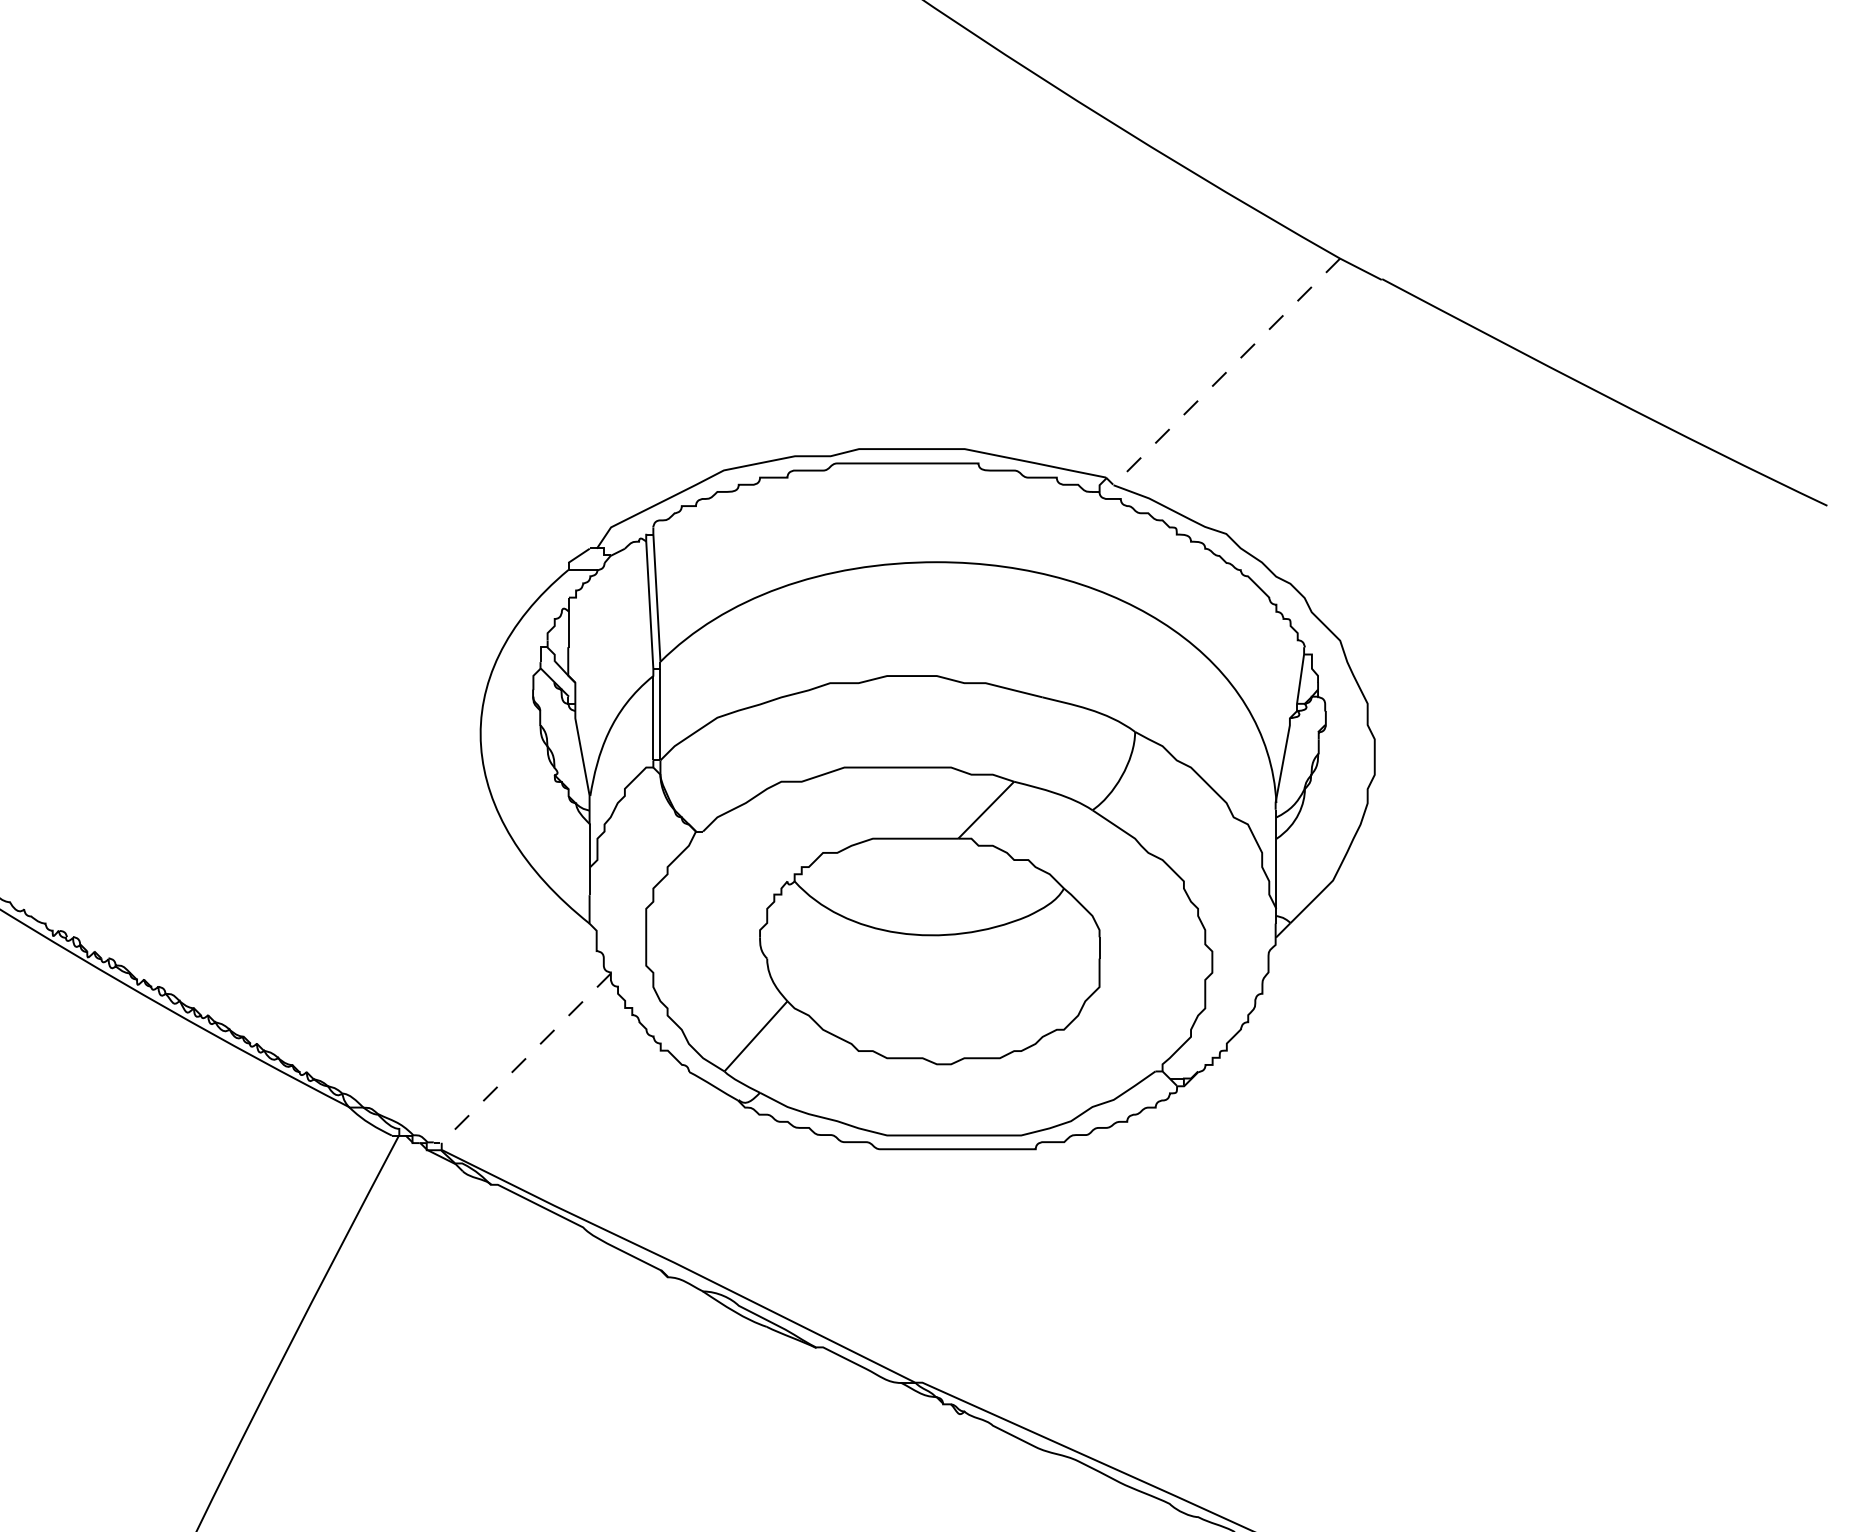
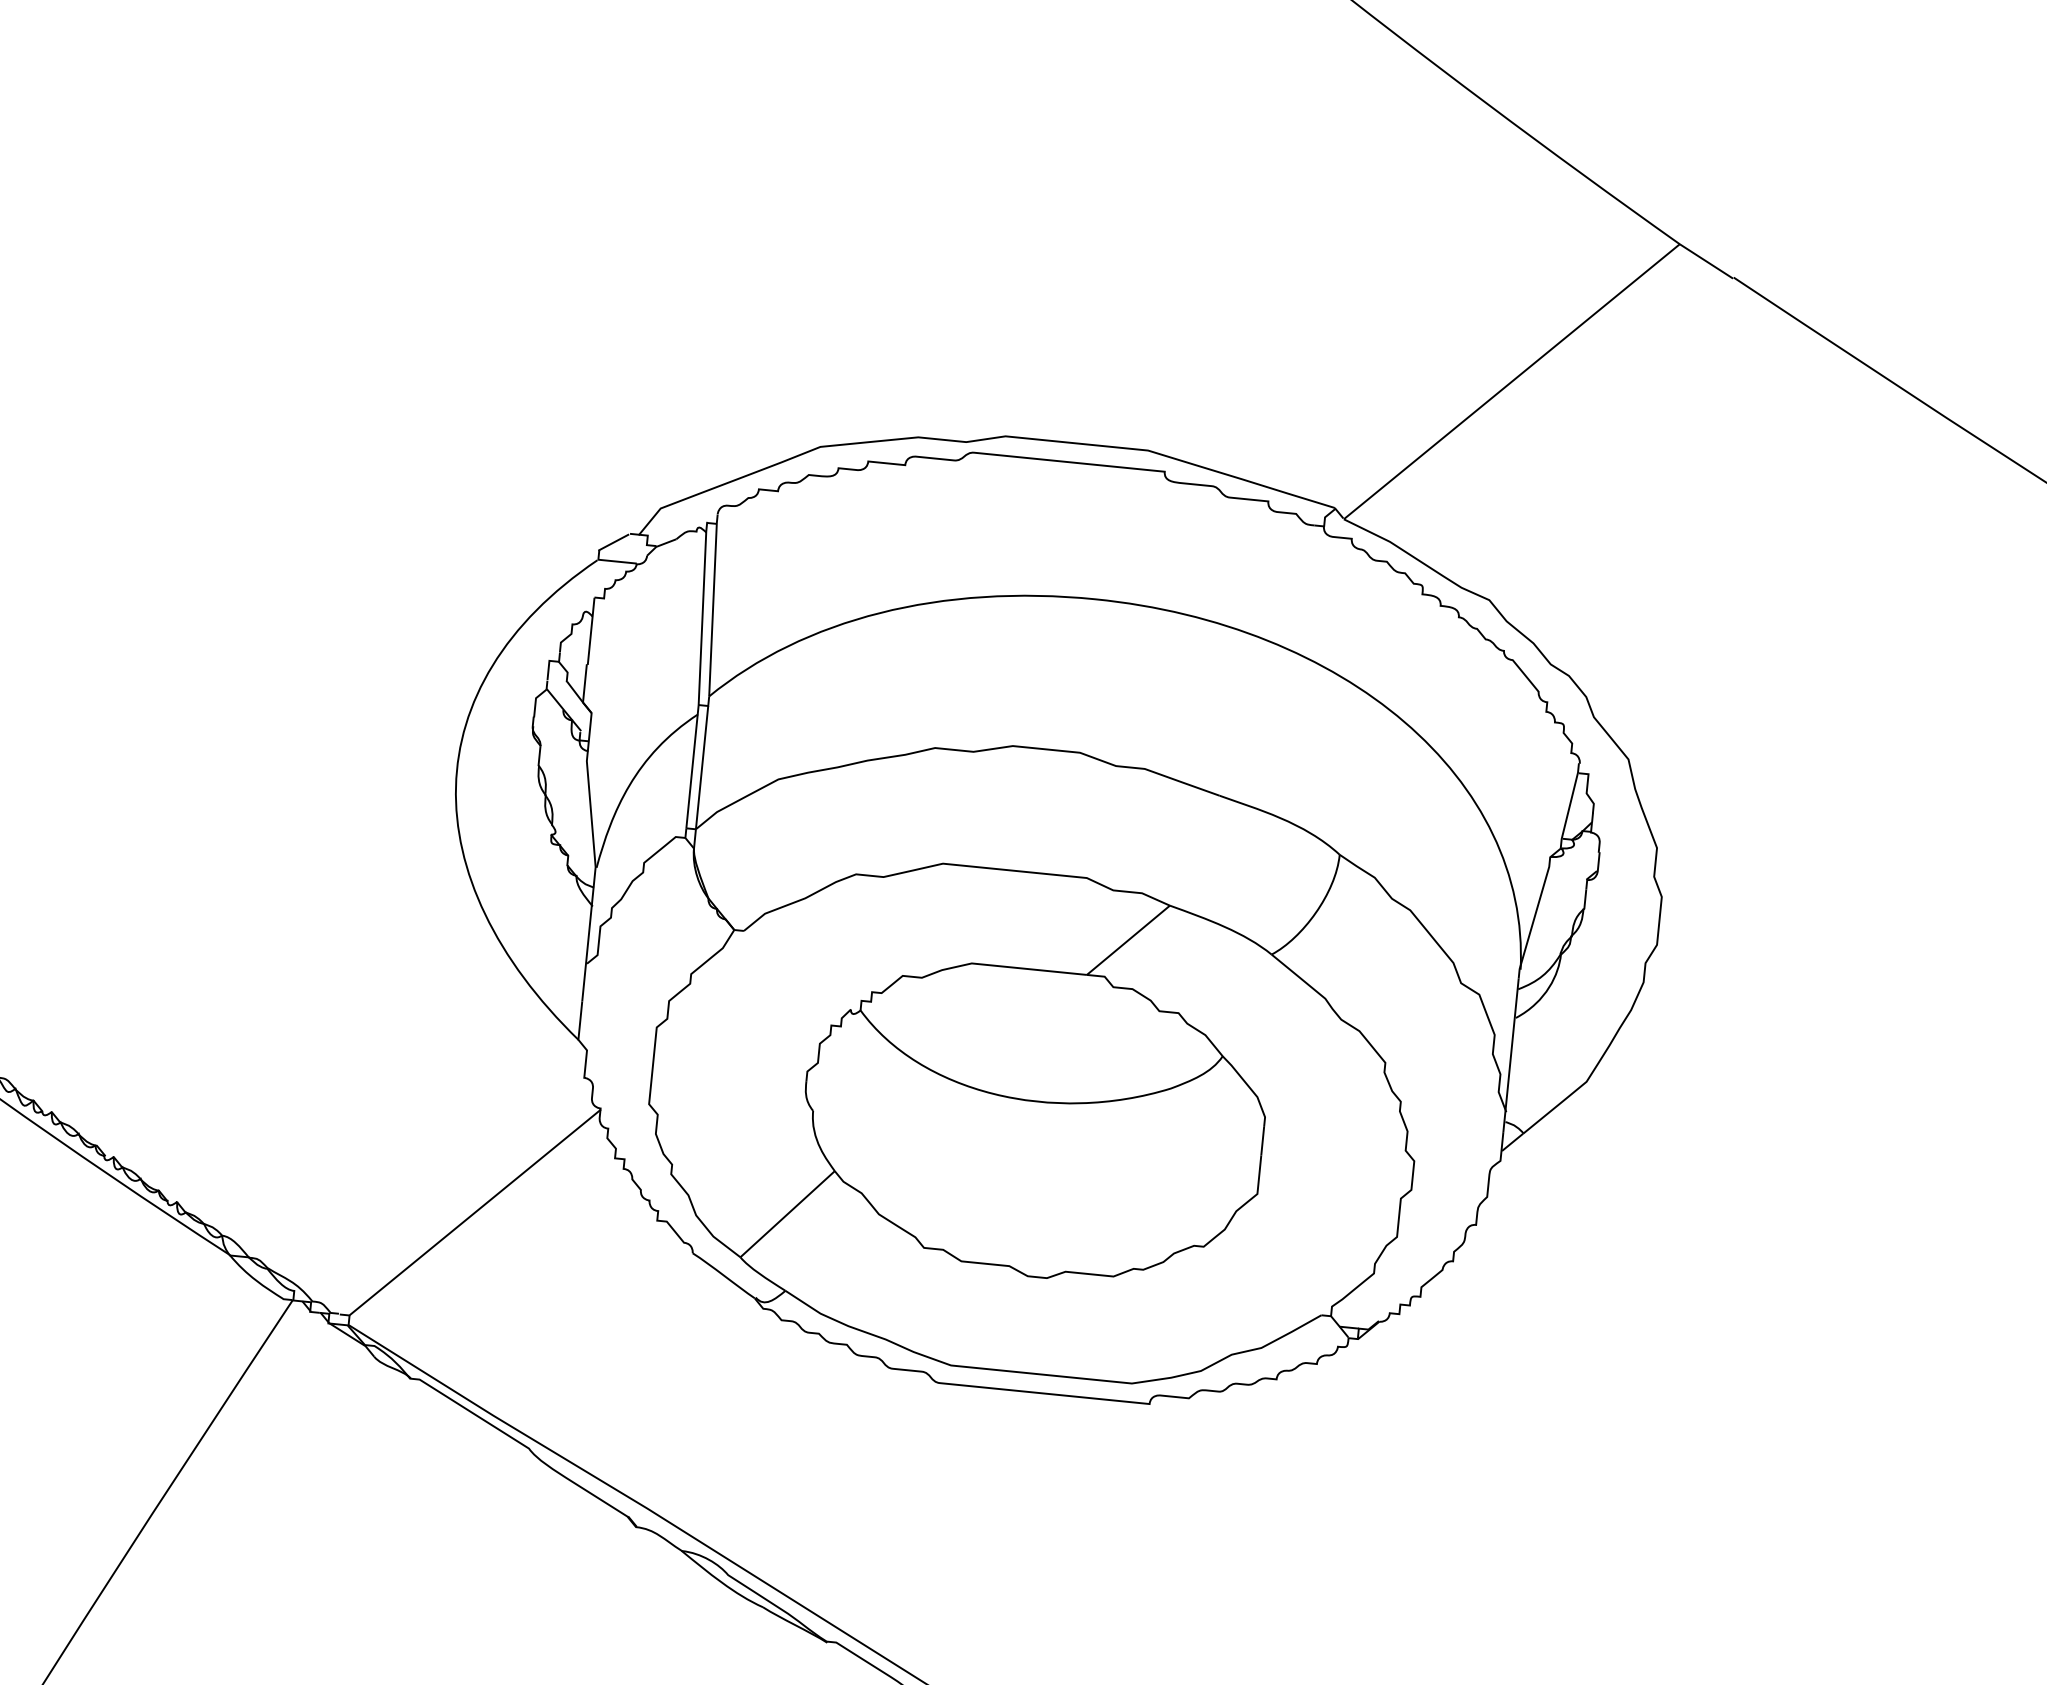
line: (1226, 372) -> (1511, 382), dashed -> solid
line: (523, 1061) -> (470, 1216), dashed -> solid

